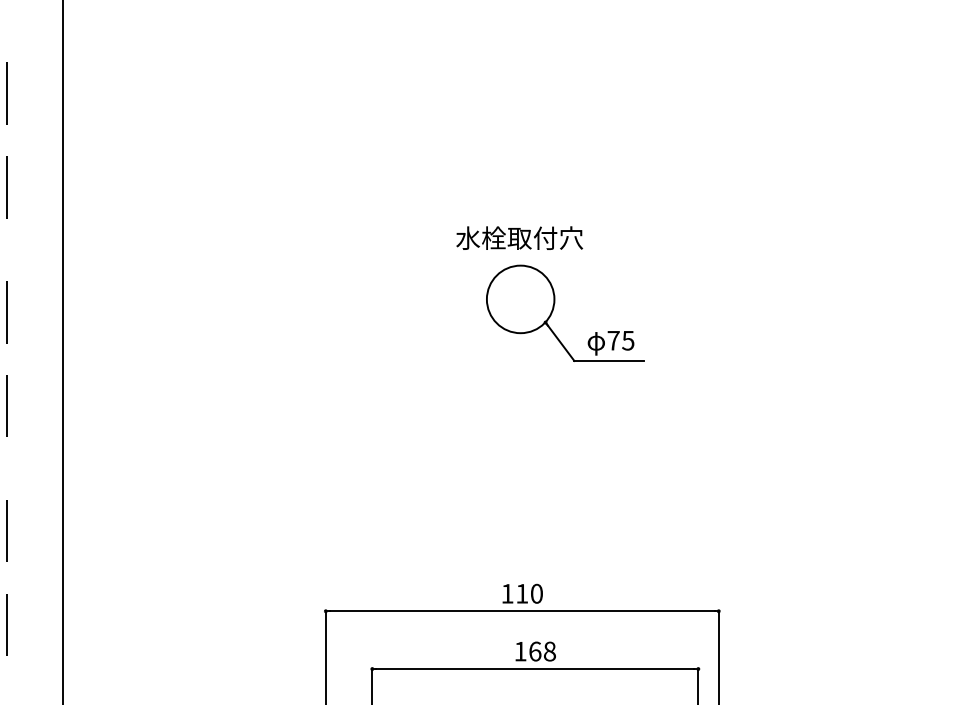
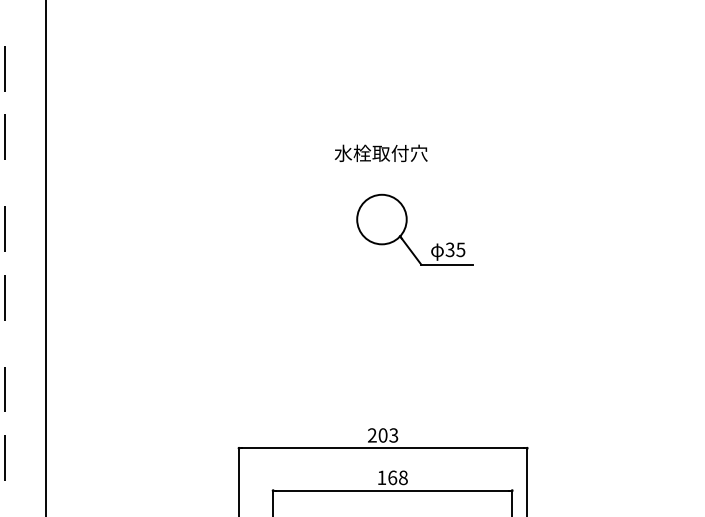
text: (519, 237) -> (381, 152), moved
text: (613, 340) -> (450, 249), 75 -> 35
text: (521, 593) -> (382, 435), 110 -> 203

